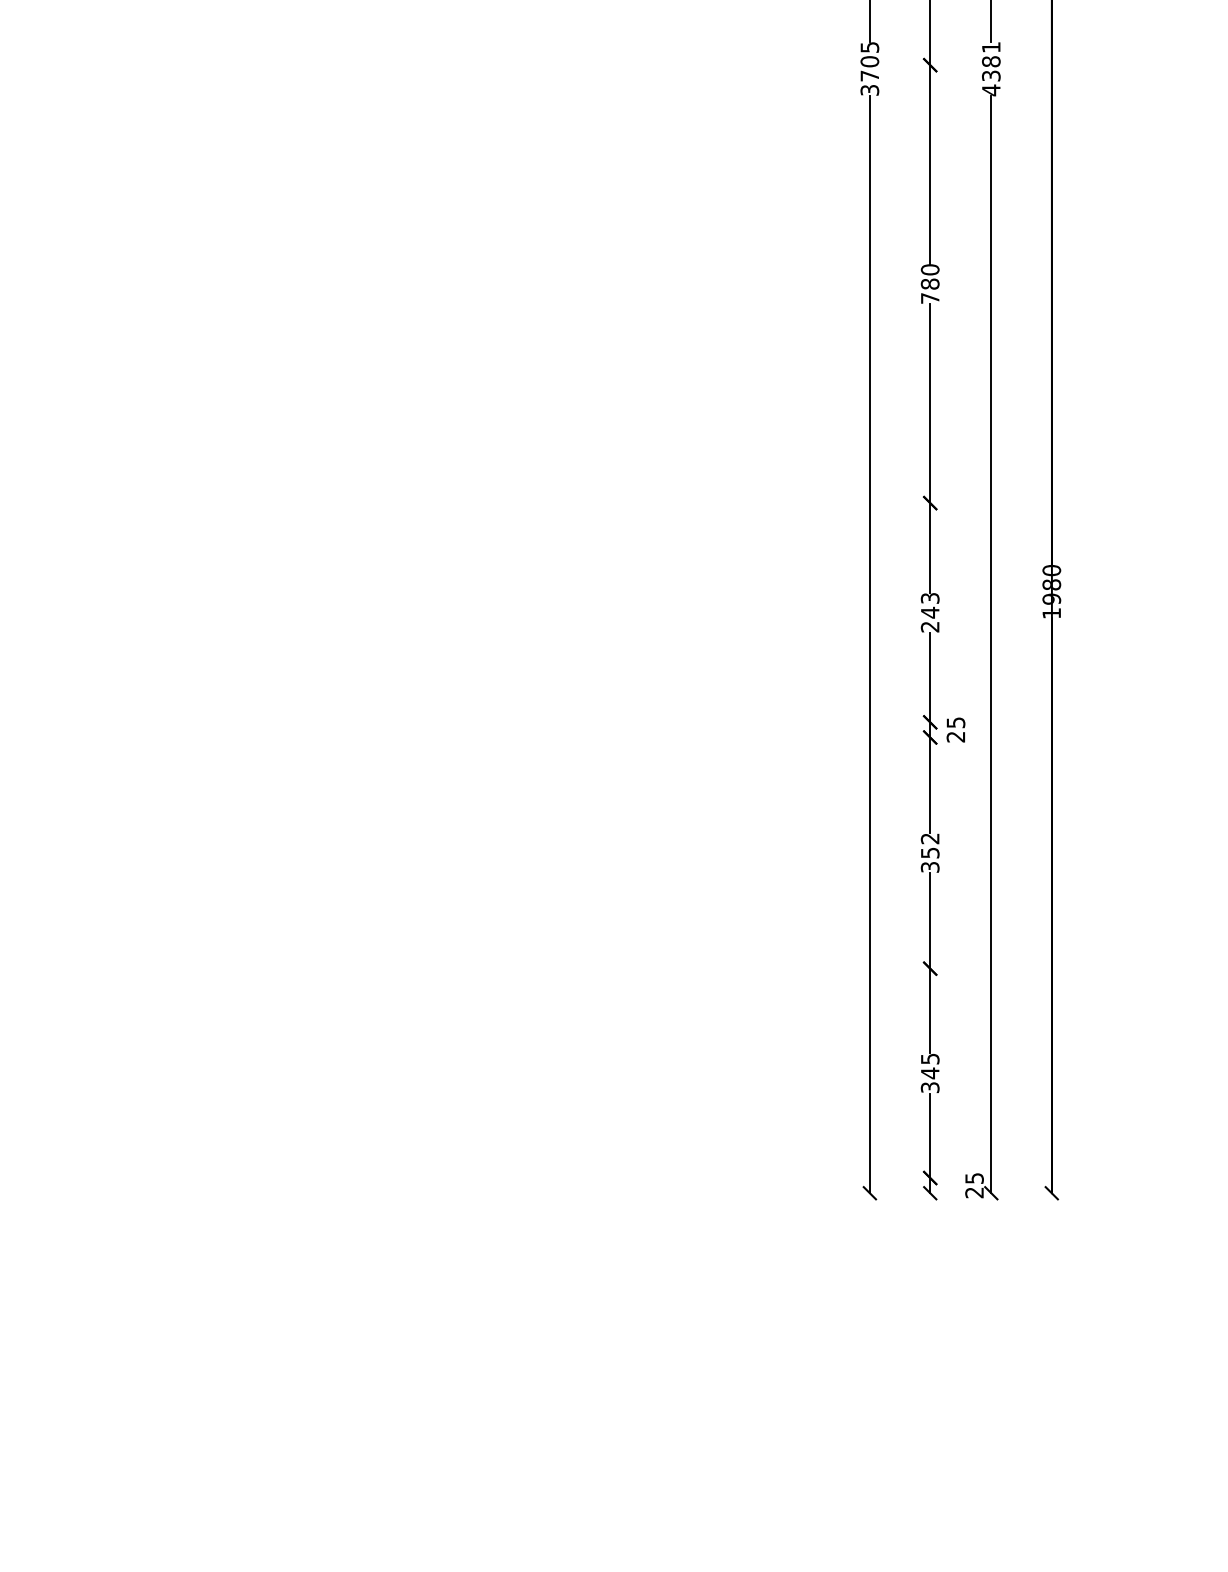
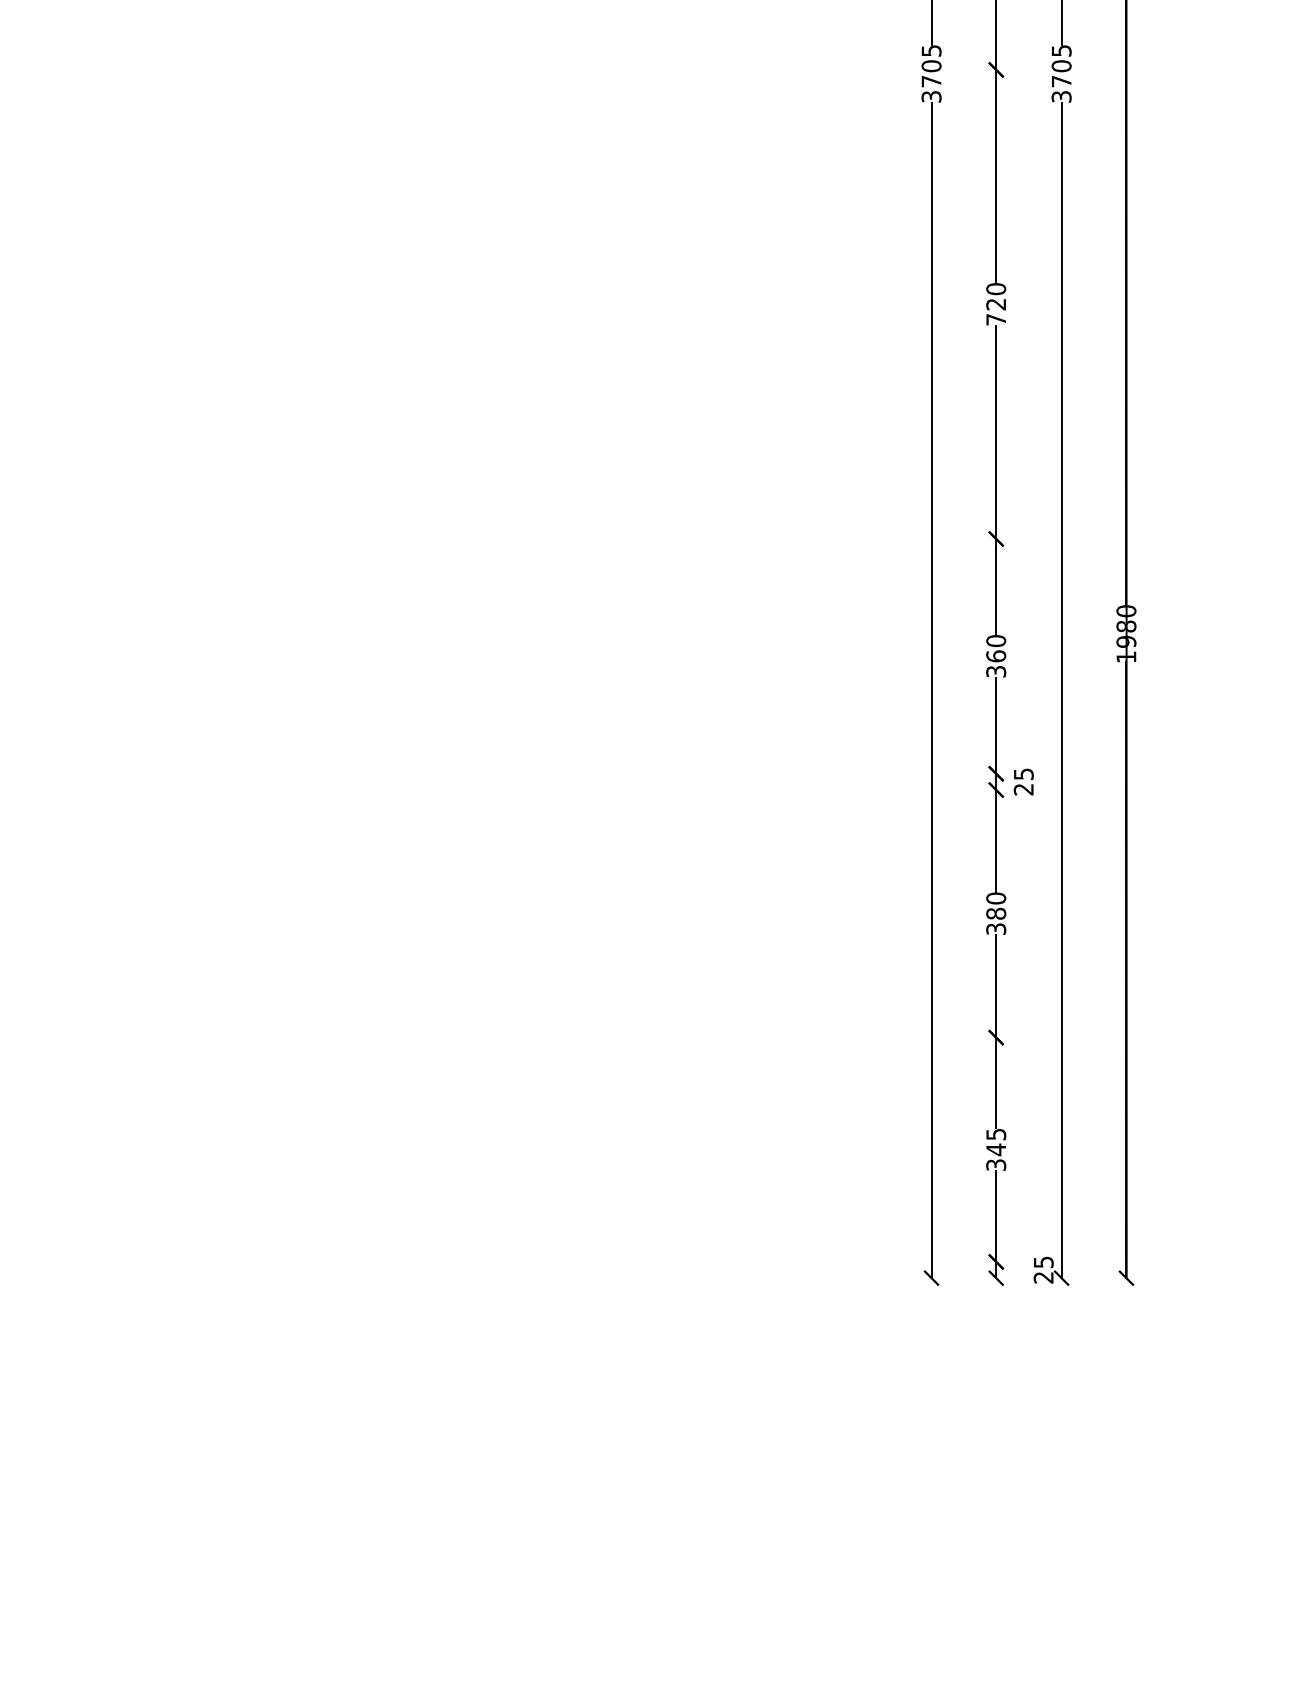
text: (991, 69) -> (1061, 74), 4381 -> 3705
text: (930, 284) -> (996, 304), 780 -> 720
text: (930, 612) -> (996, 656), 243 -> 360
text: (930, 845) -> (996, 905), 352 -> 380

